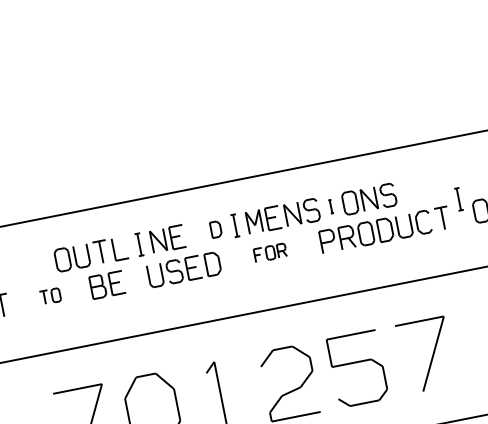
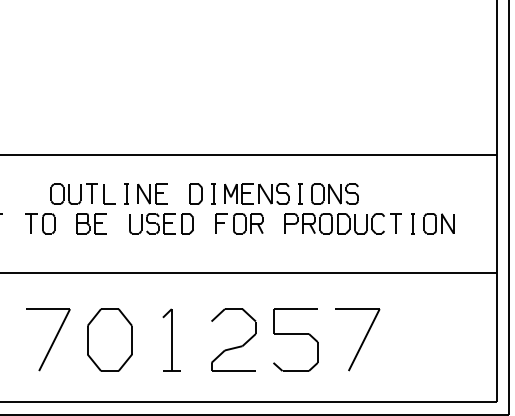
part: (458, 199) -> (412, 223), moved
part: (331, 206) -> (300, 193), size x1.67
part: (215, 229) -> (195, 193), size x1.43
part: (270, 252) -> (239, 223), size x1.67
part: (50, 296) -> (40, 223), size x1.67

